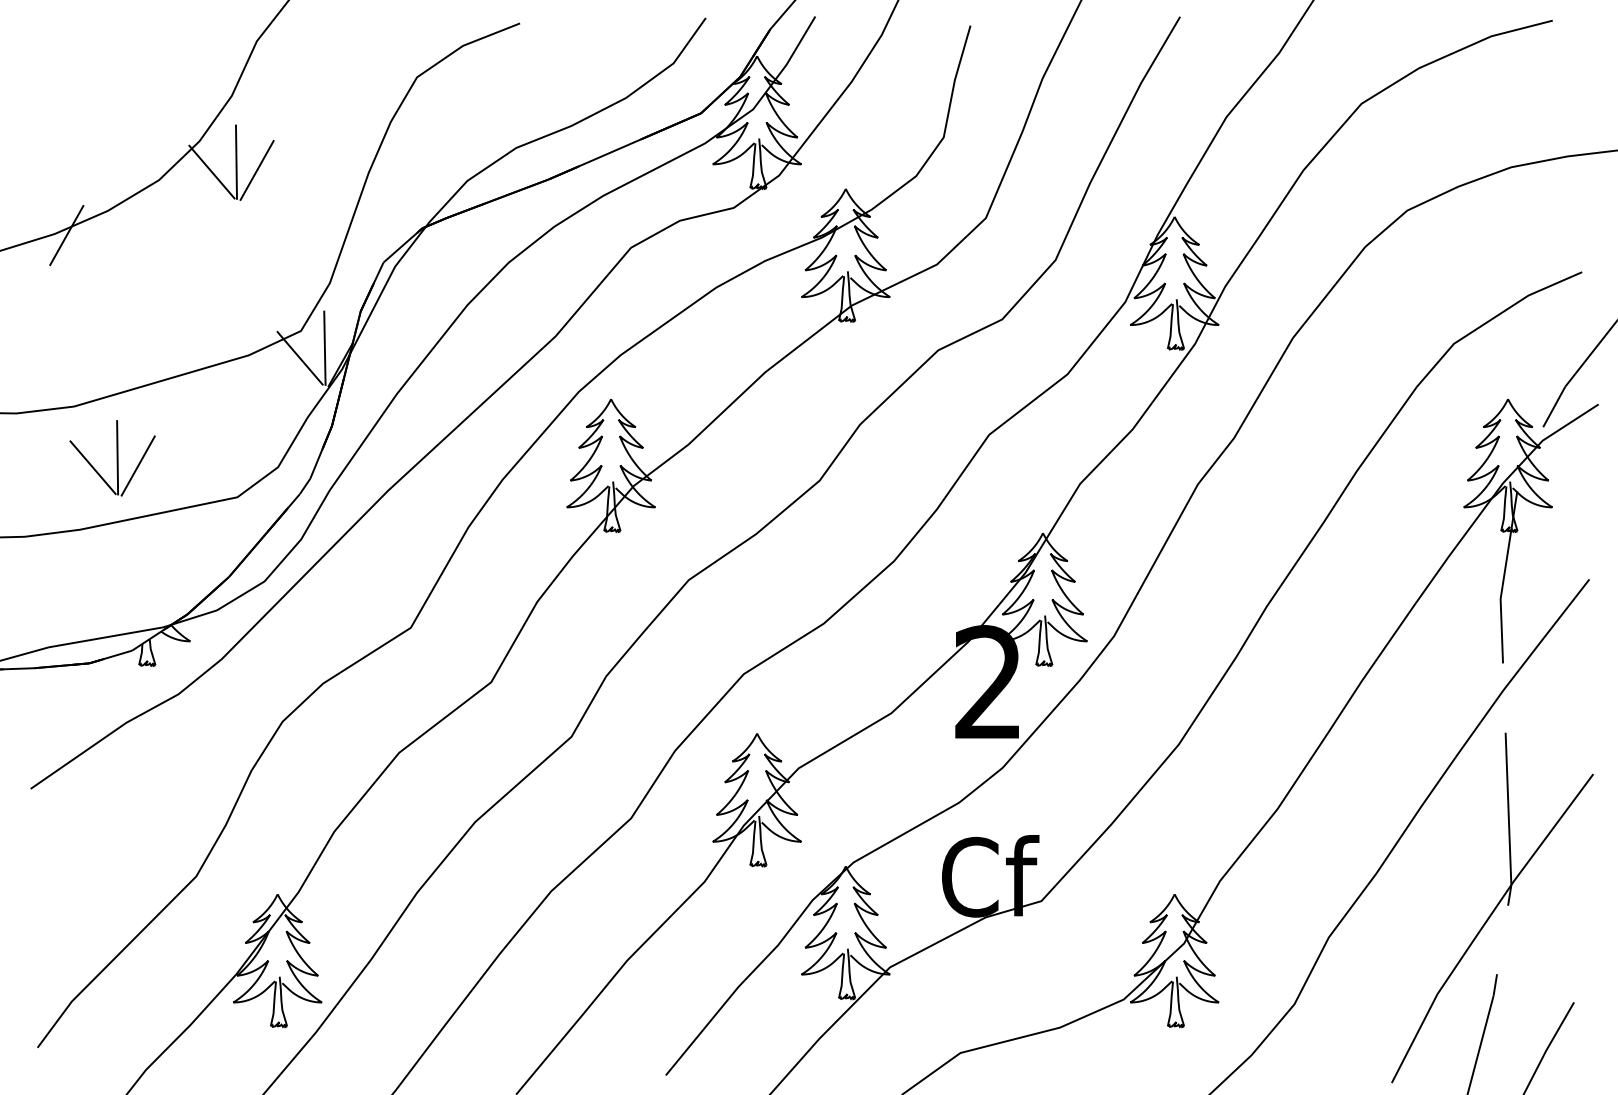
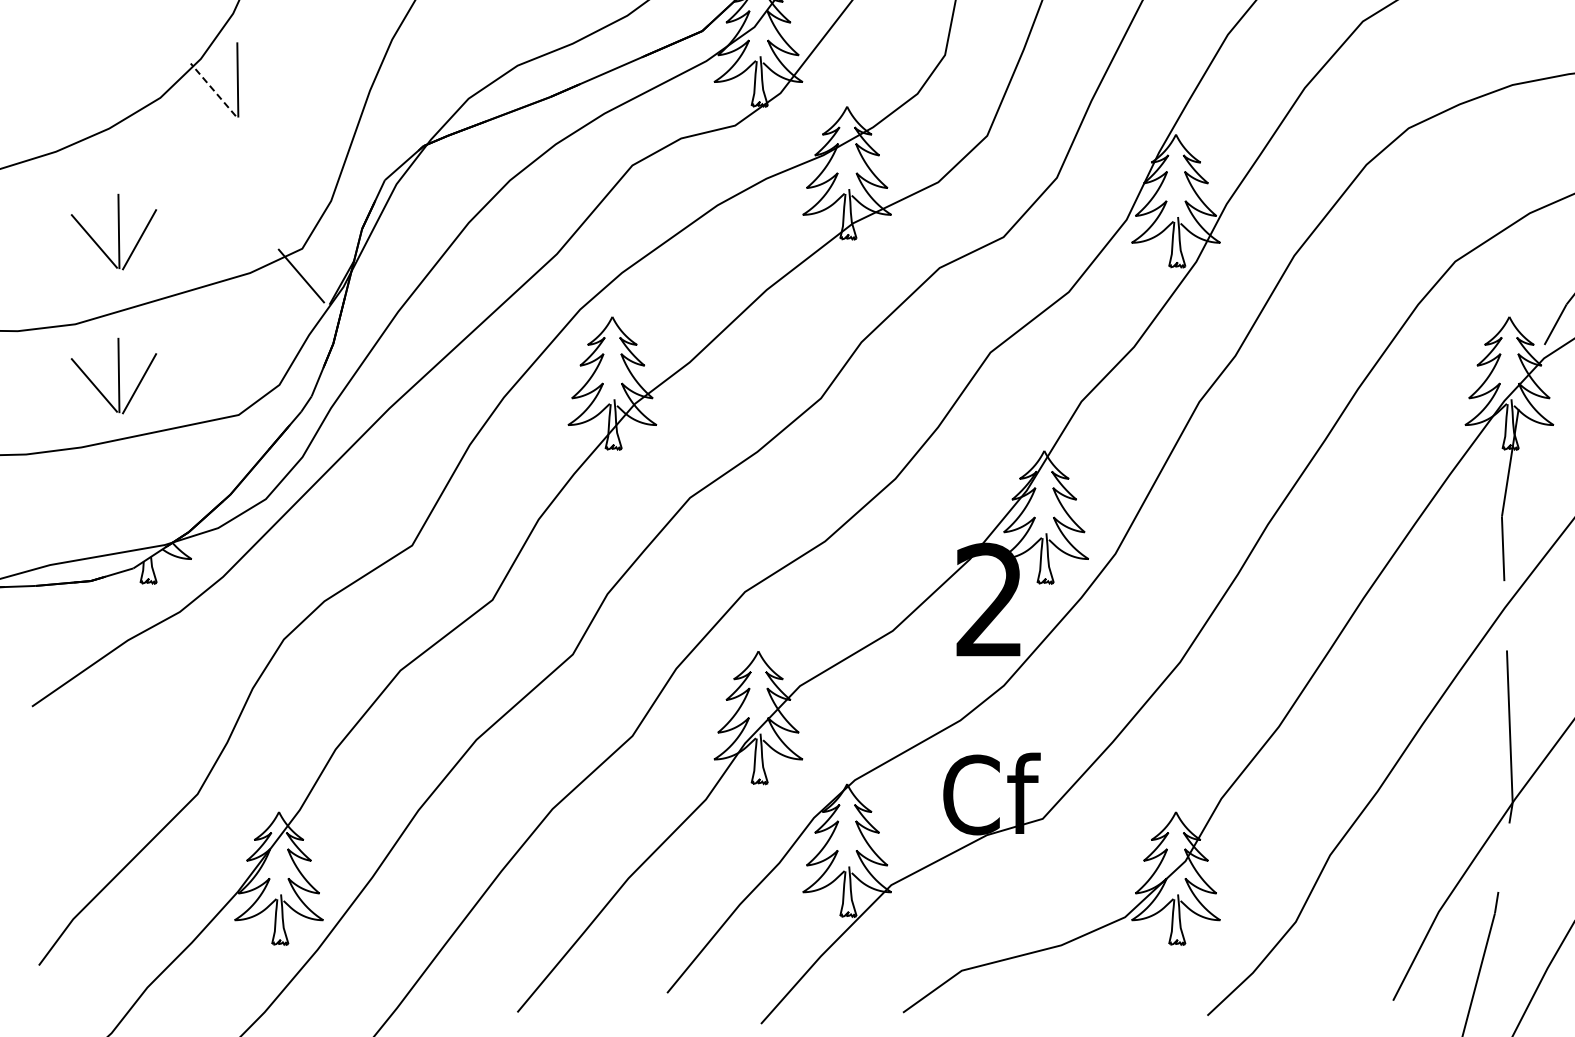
line: (256, 169) -> (257, 87), removed
line: (211, 172) -> (212, 90), solid -> dashed
line: (66, 234) -> (67, 152), removed
part: (112, 314) -> (113, 232), added
line: (324, 347) -> (325, 265), removed

